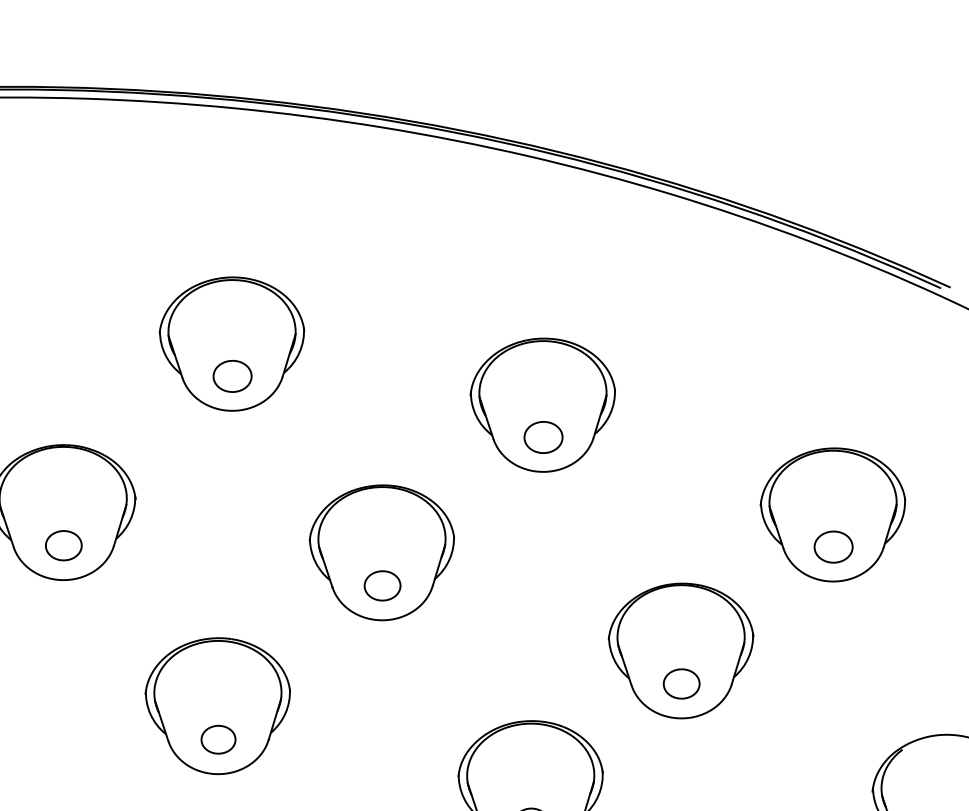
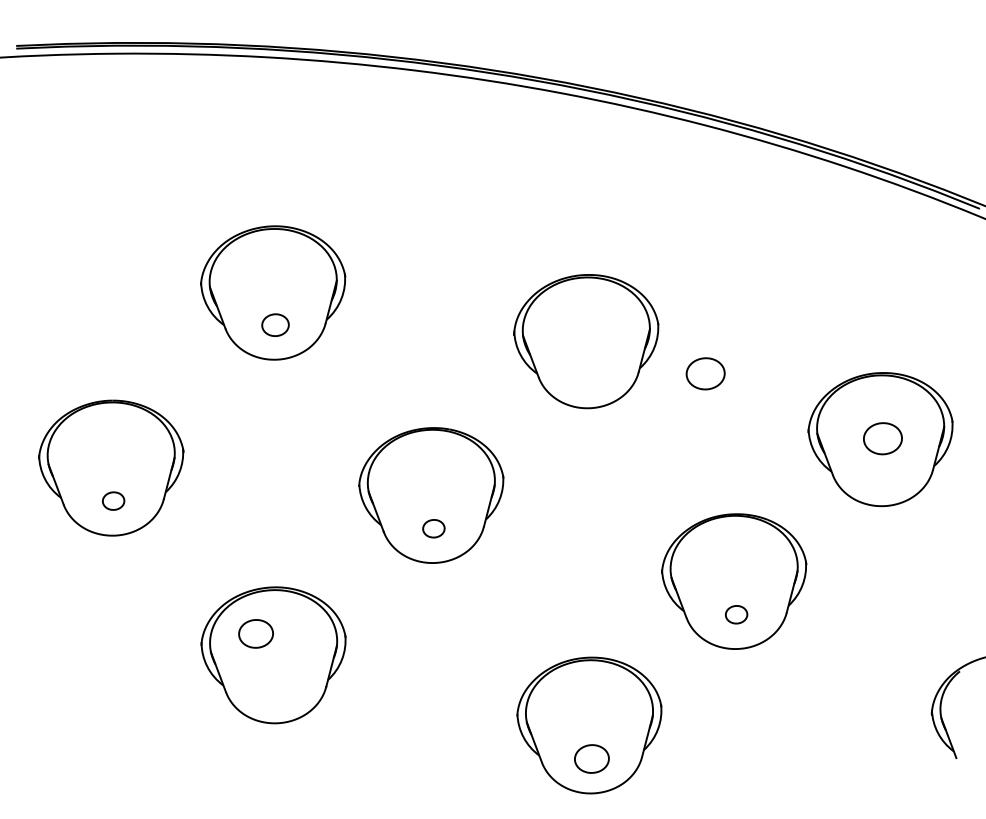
part: (232, 375) -> (275, 324), size x0.7
part: (543, 437) -> (705, 373), moved
part: (63, 544) -> (113, 500), size x0.6
part: (833, 546) -> (882, 438), moved
part: (382, 585) -> (433, 528), size x0.6
part: (681, 683) -> (736, 614), size x0.6
part: (217, 739) -> (255, 633), moved

